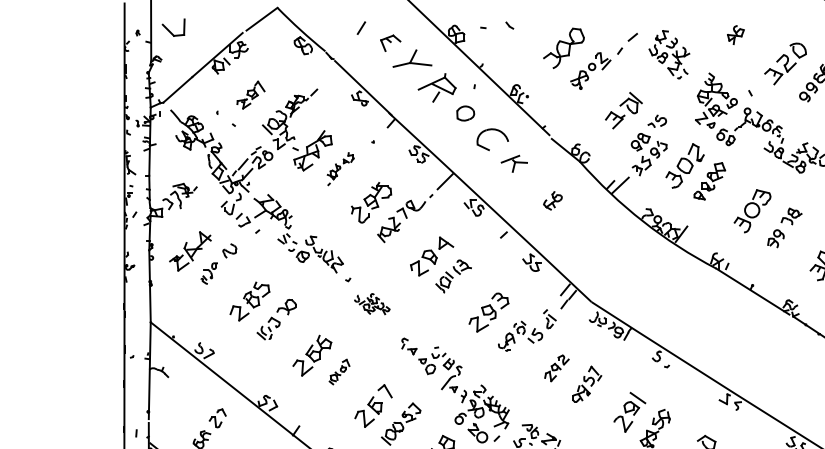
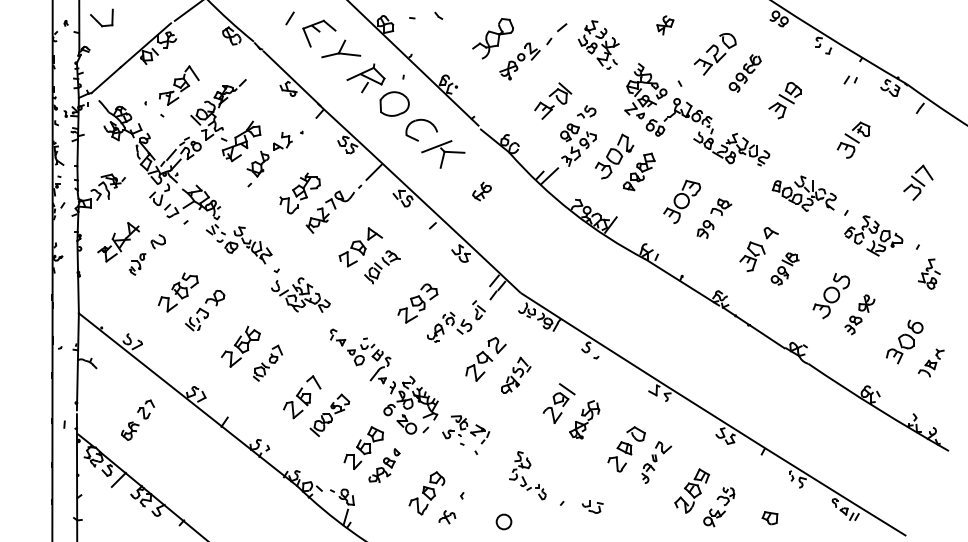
part: (390, 43) -> (319, 33), size x1.67
part: (251, 95) -> (179, 85), size x1.43
part: (465, 113) -> (394, 103), size x1.67
part: (514, 163) -> (443, 154), size x1.67
part: (340, 168) -> (269, 159), size x1.67
part: (371, 303) -> (300, 294), size x1.67
part: (556, 368) -> (485, 359), size x1.67
part: (339, 371) -> (268, 362), size x1.43

